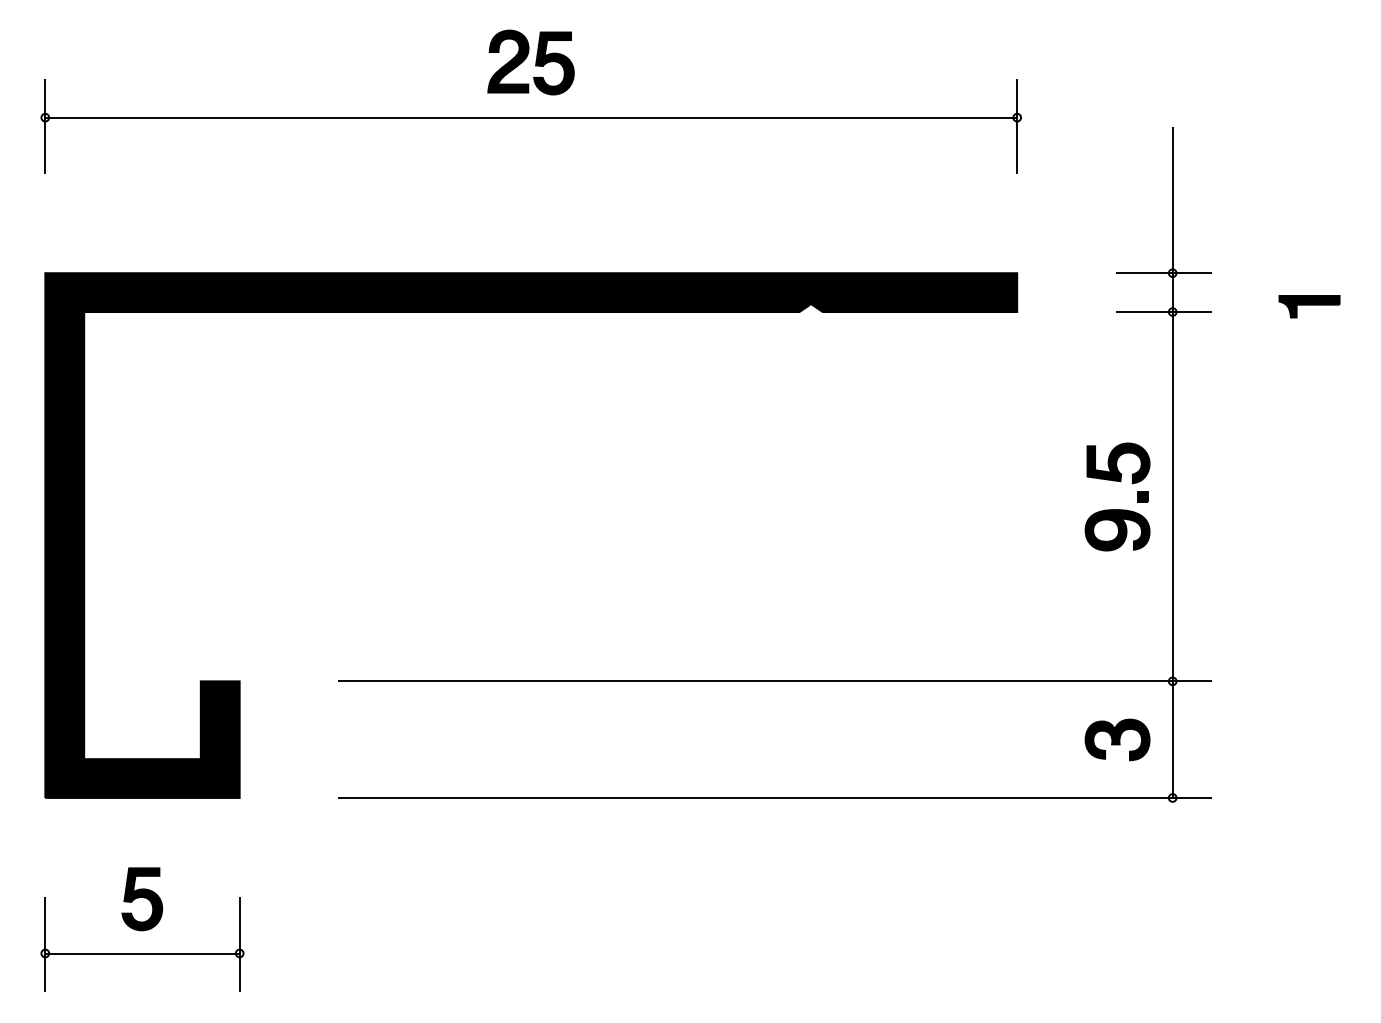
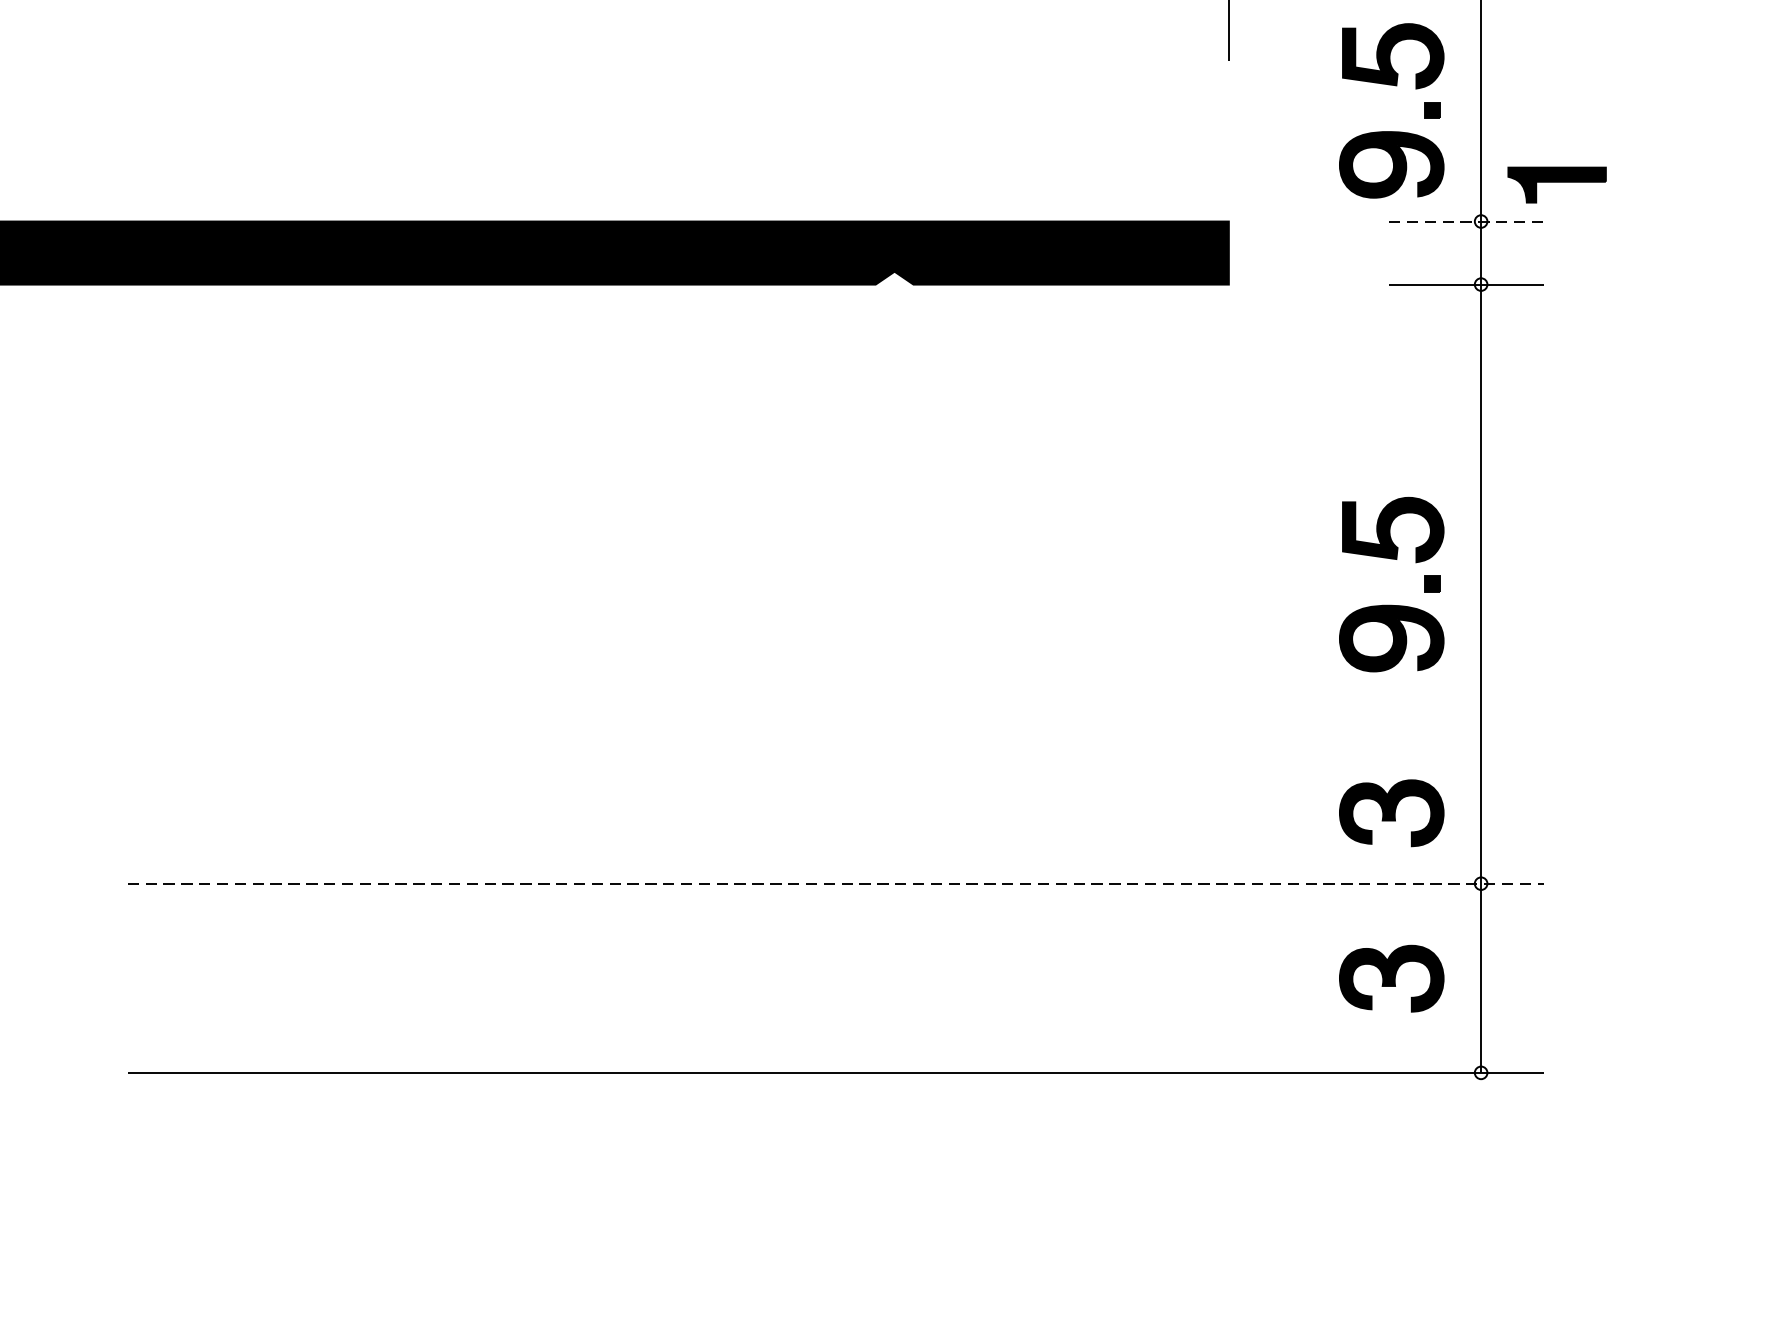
part: (1117, 217) -> (1391, 131), added
line: (1163, 273) -> (1466, 222), solid -> dashed
part: (1309, 306) -> (1557, 184), moved
part: (1117, 637) -> (1391, 812), added
line: (775, 681) -> (836, 883), solid -> dashed

